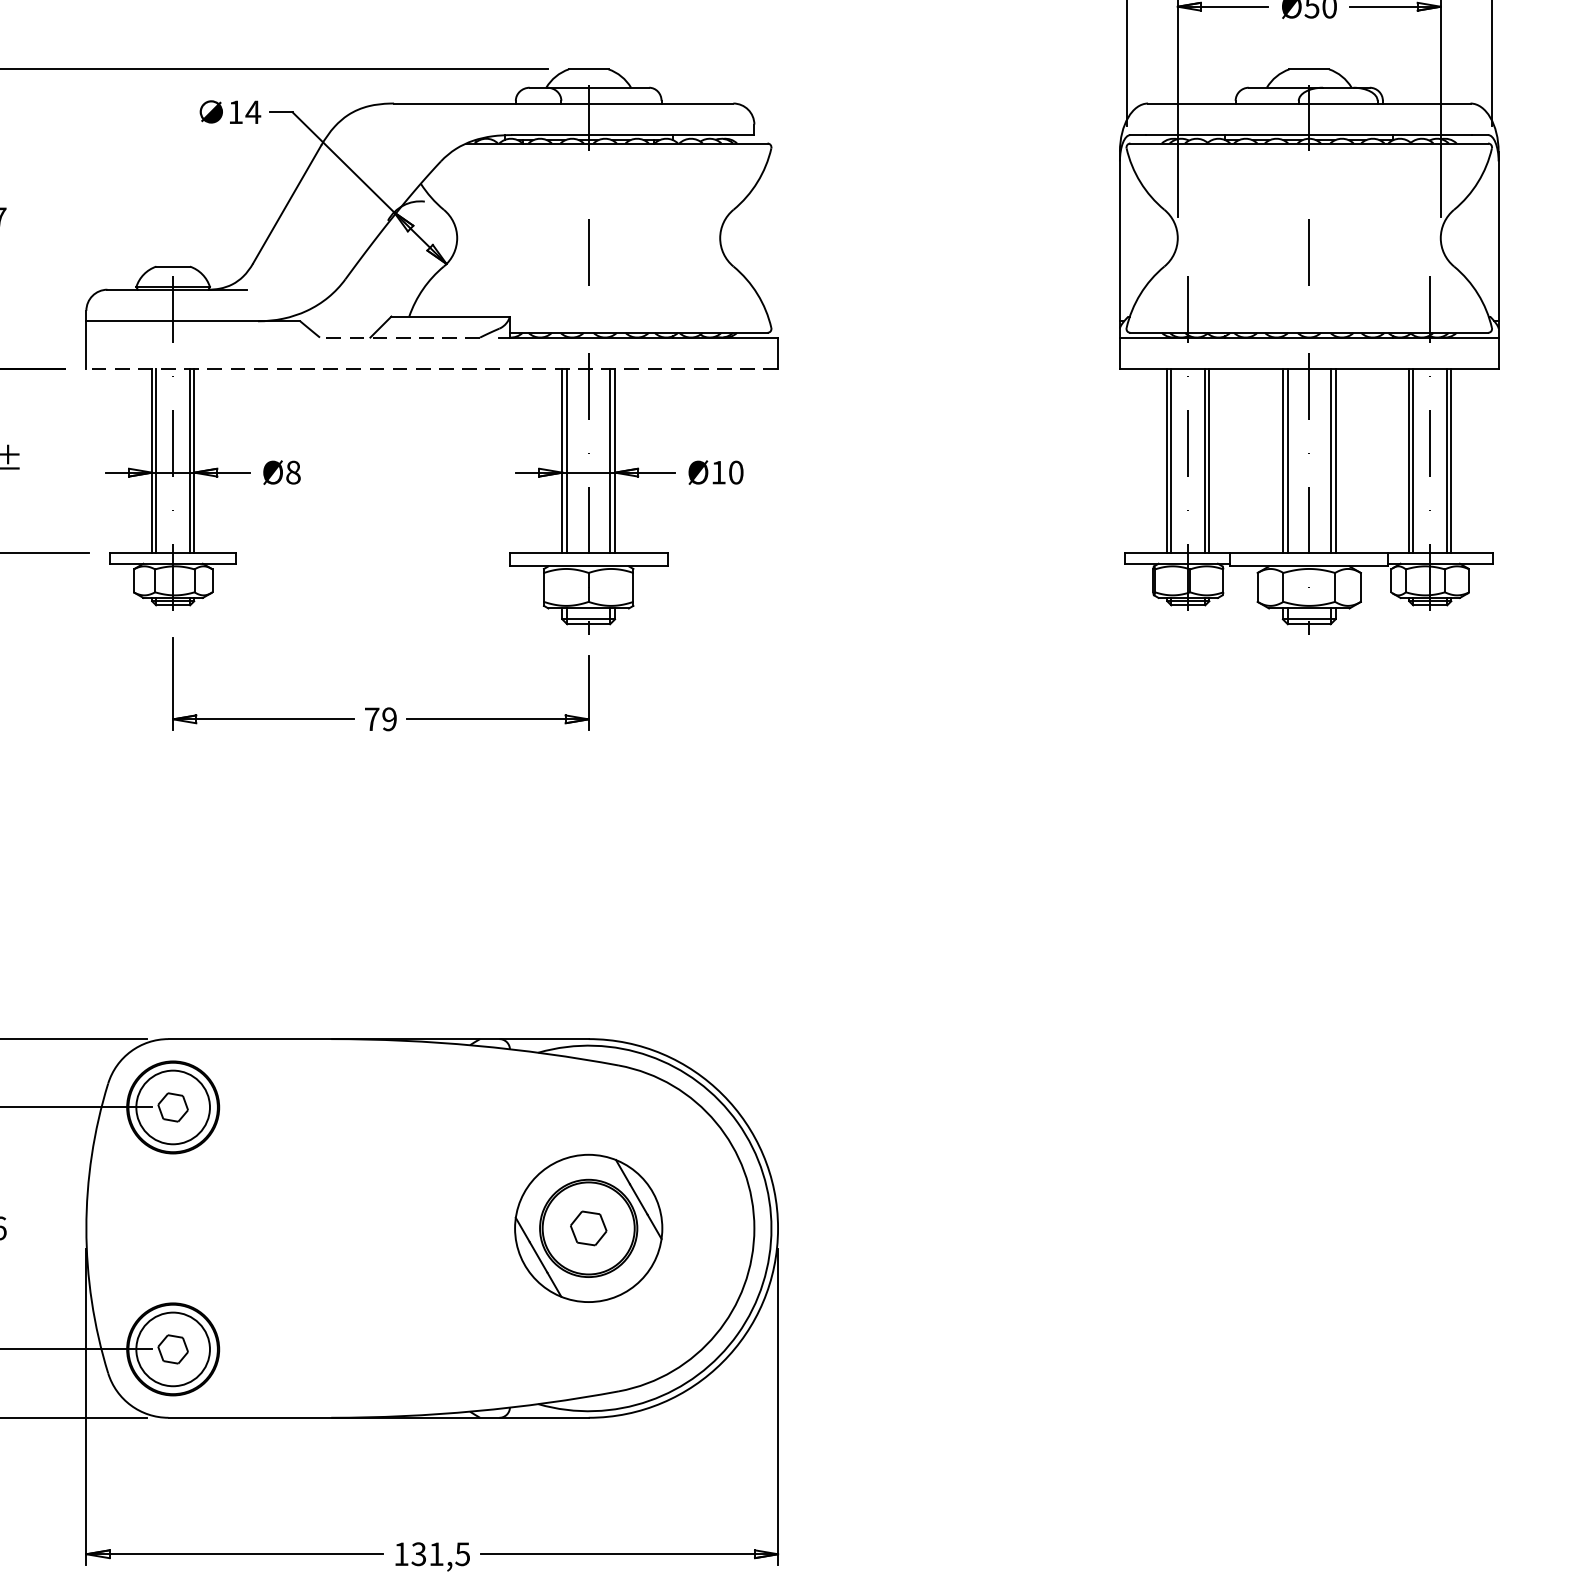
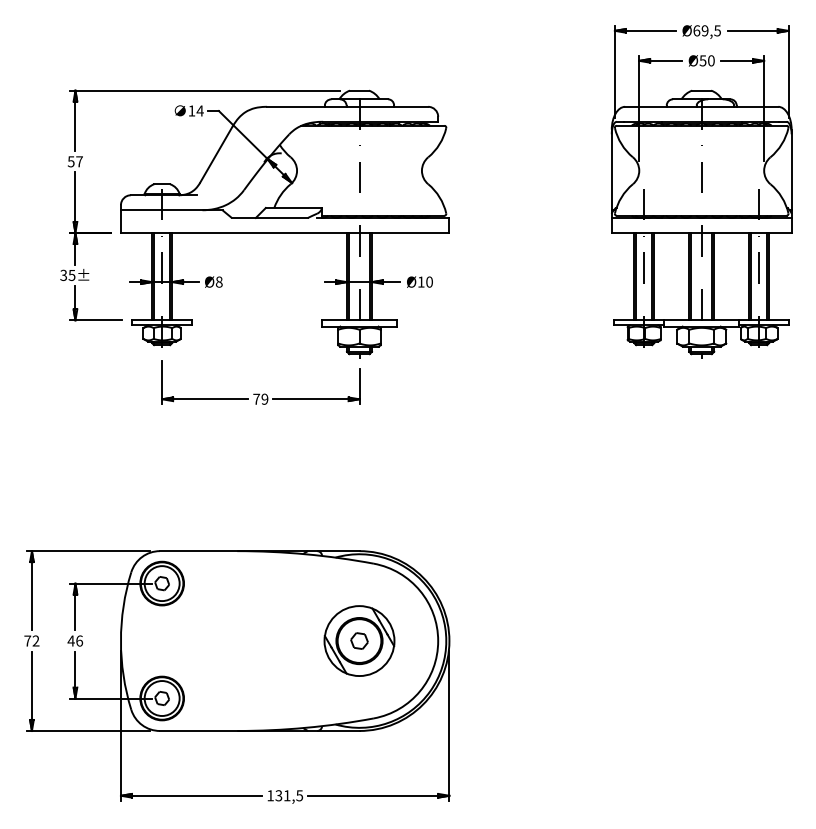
line: (399, 336) -> (269, 217), dashed -> solid
line: (430, 368) -> (284, 232), dashed -> solid

